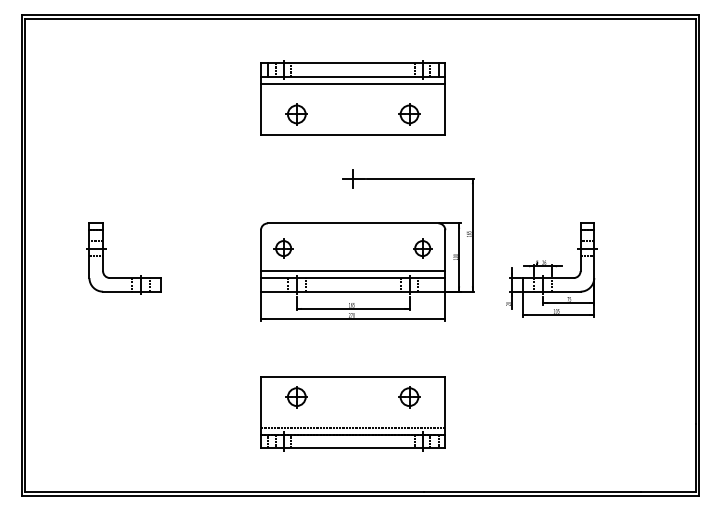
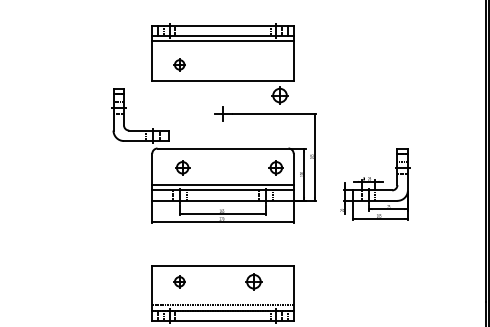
part: (296, 114) -> (179, 64), size x0.7
part: (409, 114) -> (280, 95), moved
part: (283, 248) -> (182, 167), moved
part: (123, 277) -> (139, 130), moved
part: (296, 397) -> (179, 282), size x0.7
part: (409, 397) -> (253, 282), moved

